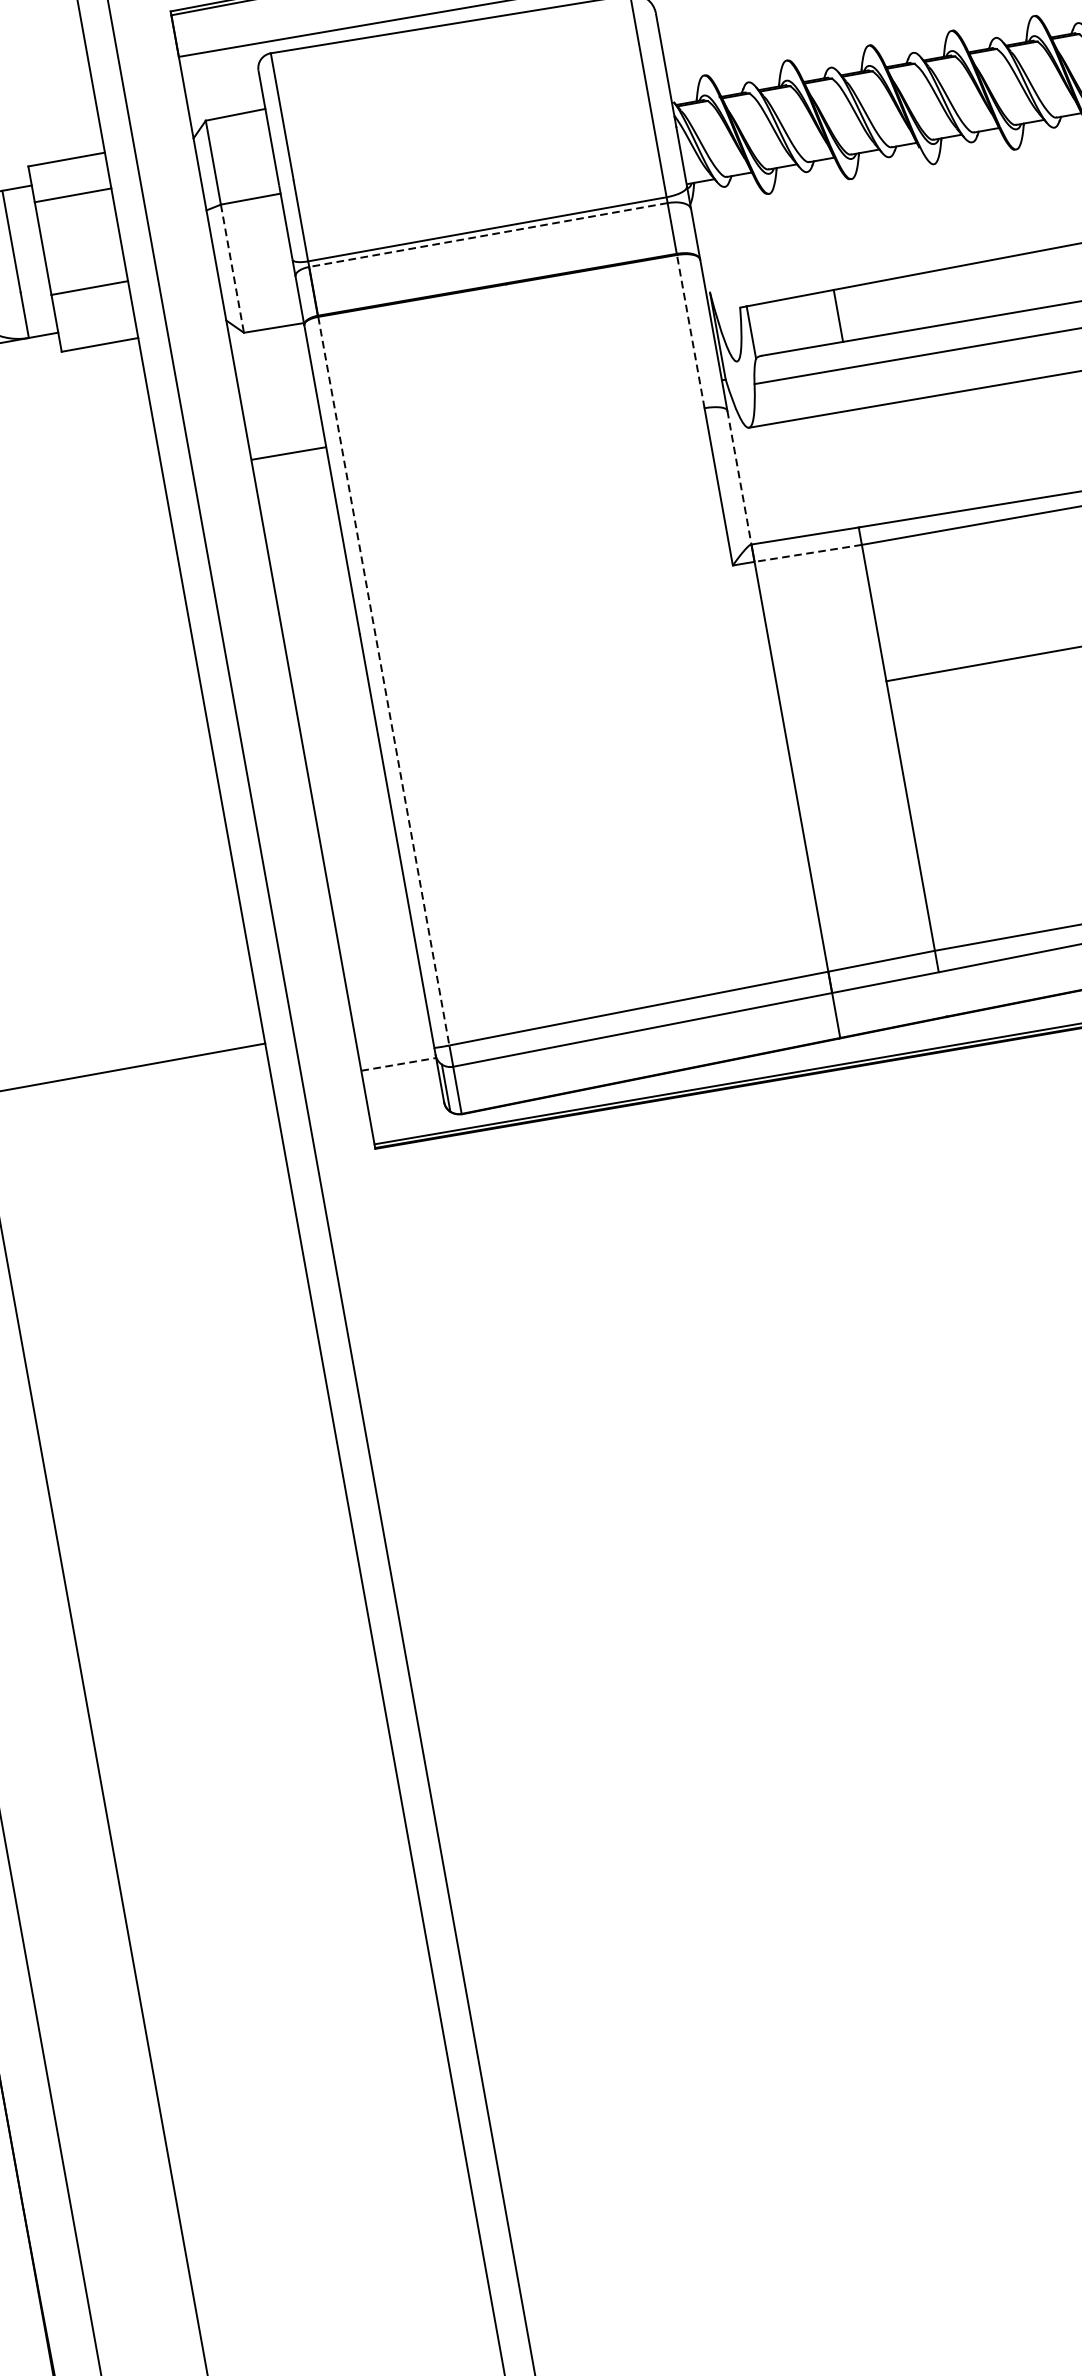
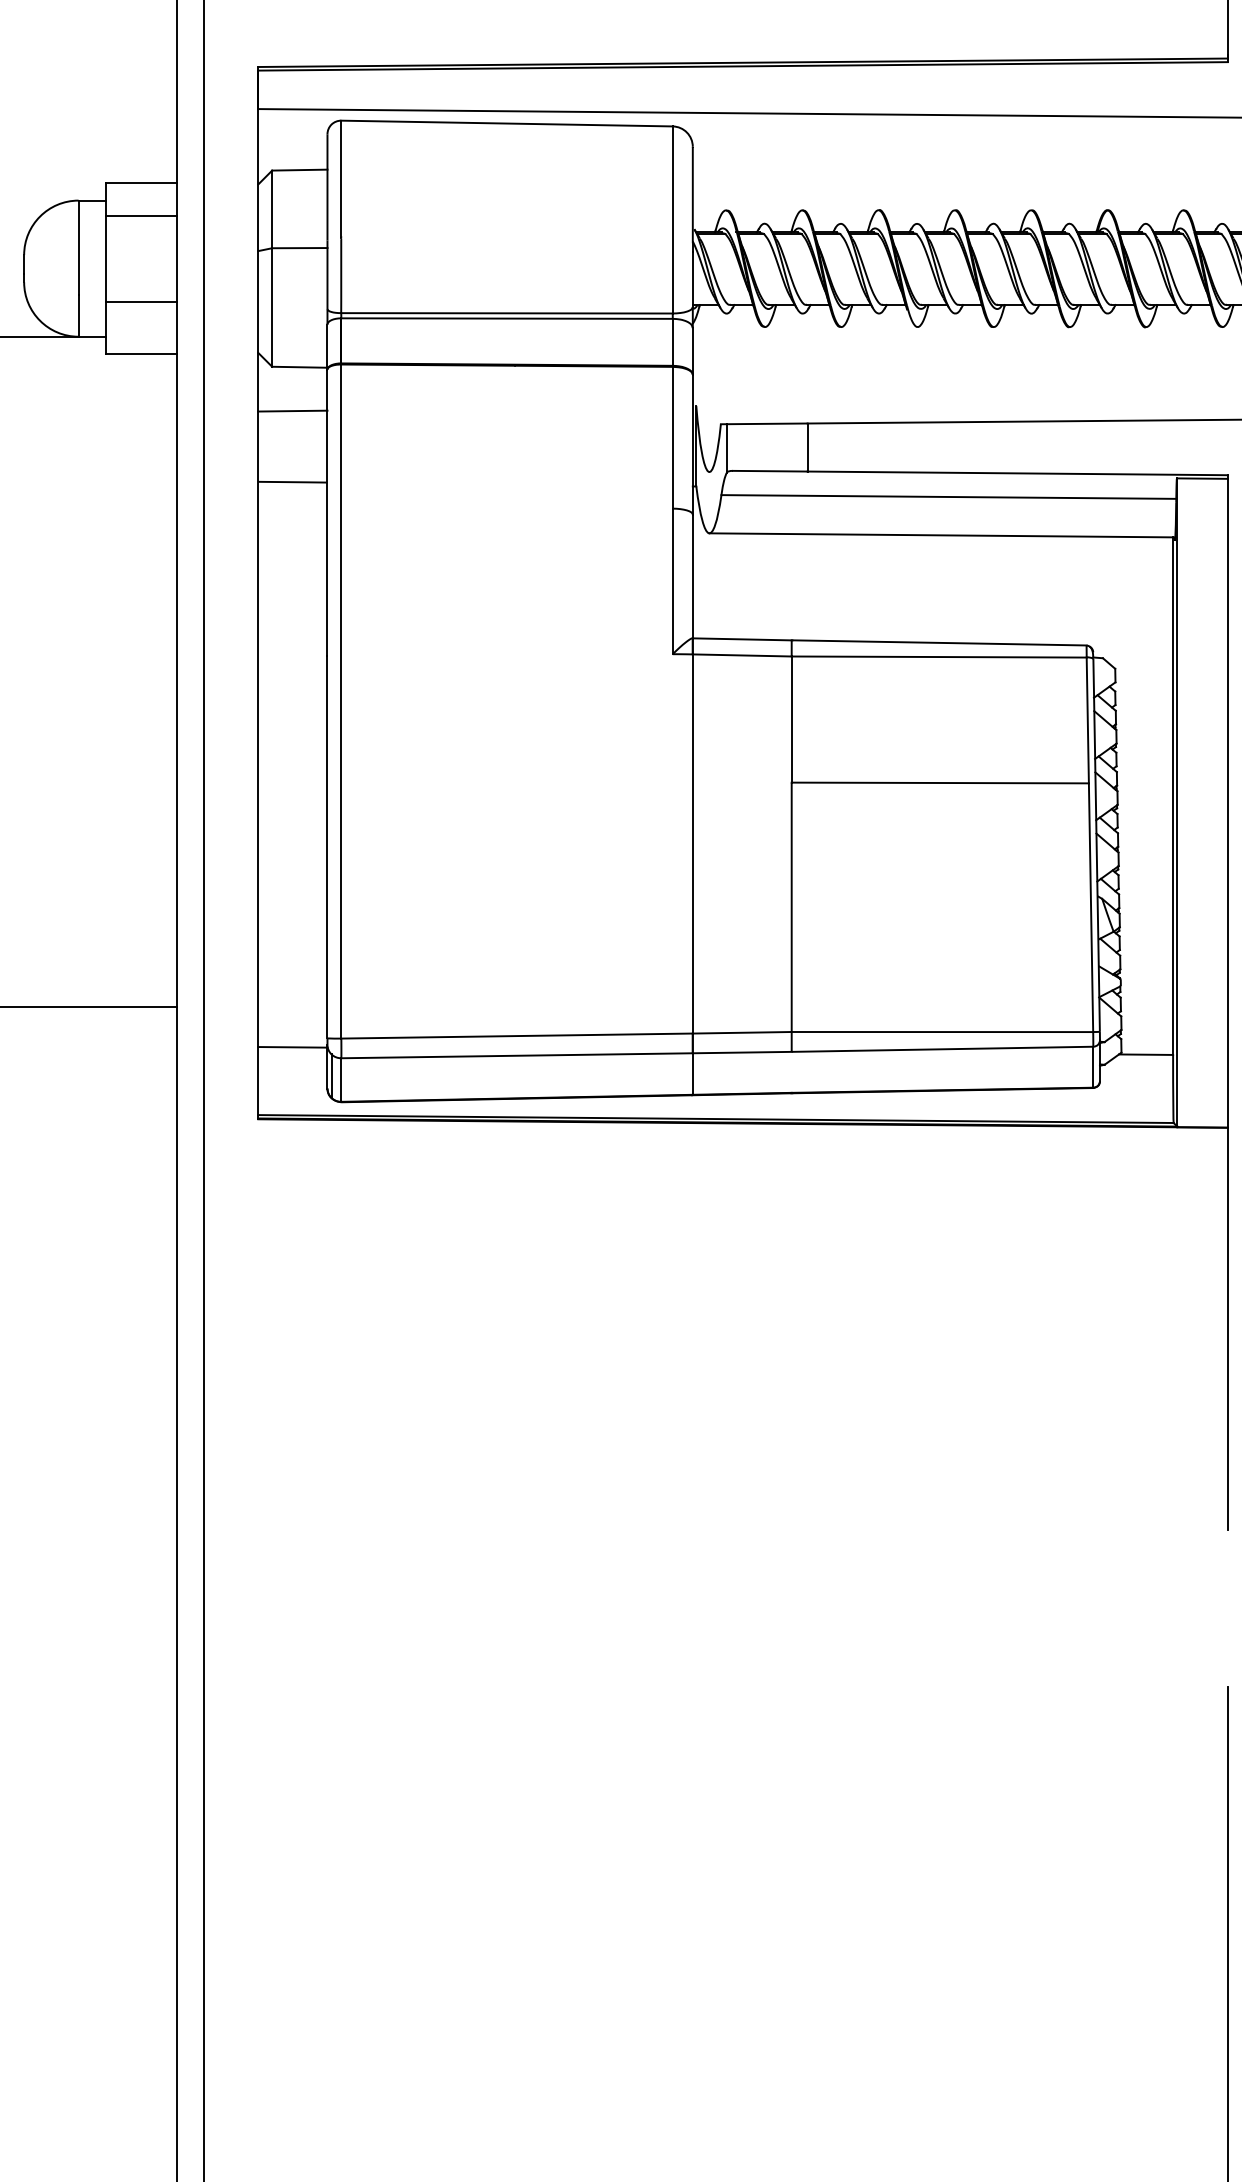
line: (488, 234) -> (507, 318), dashed -> solid
line: (232, 269) -> (272, 308), dashed -> solid
line: (690, 331) -> (672, 437), dashed -> solid
line: (274, 376) -> (292, 410), added
line: (739, 478) -> (692, 577), dashed -> solid
line: (807, 553) -> (741, 655), dashed -> solid
line: (384, 682) -> (341, 702), dashed -> solid
line: (398, 1064) -> (292, 1047), dashed -> solid

